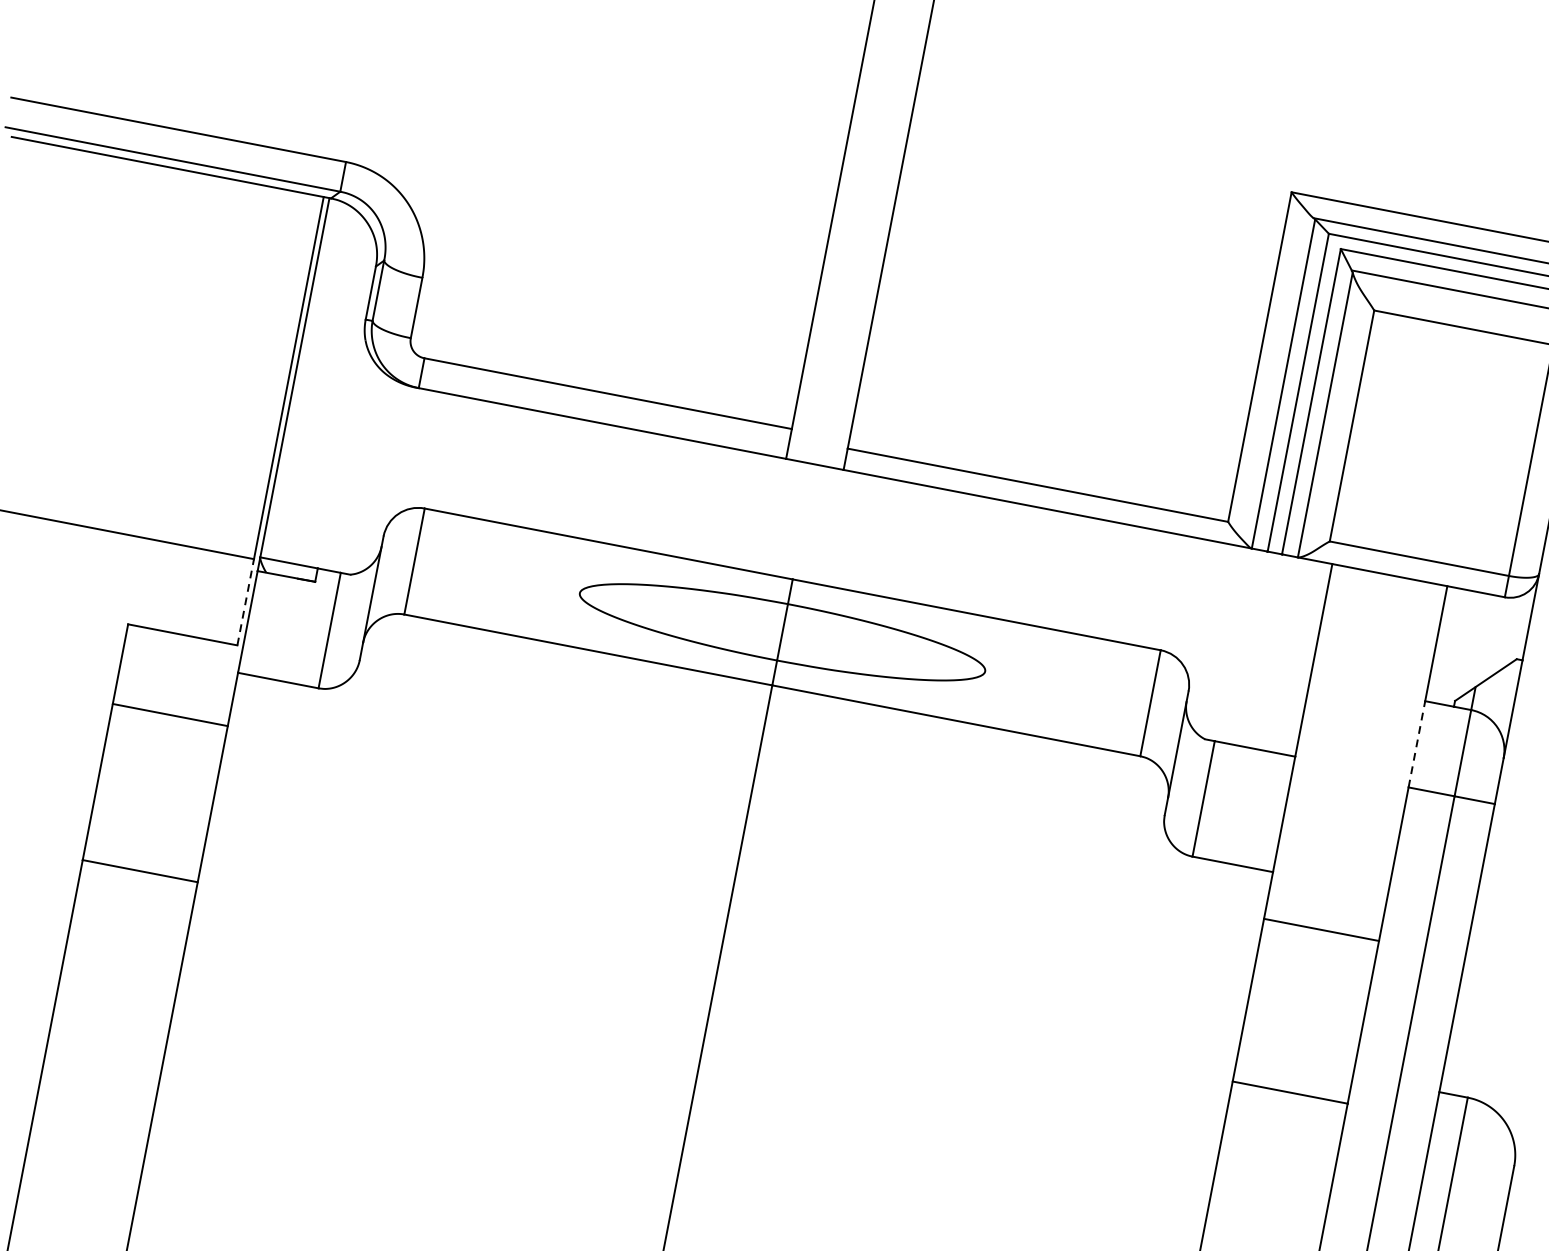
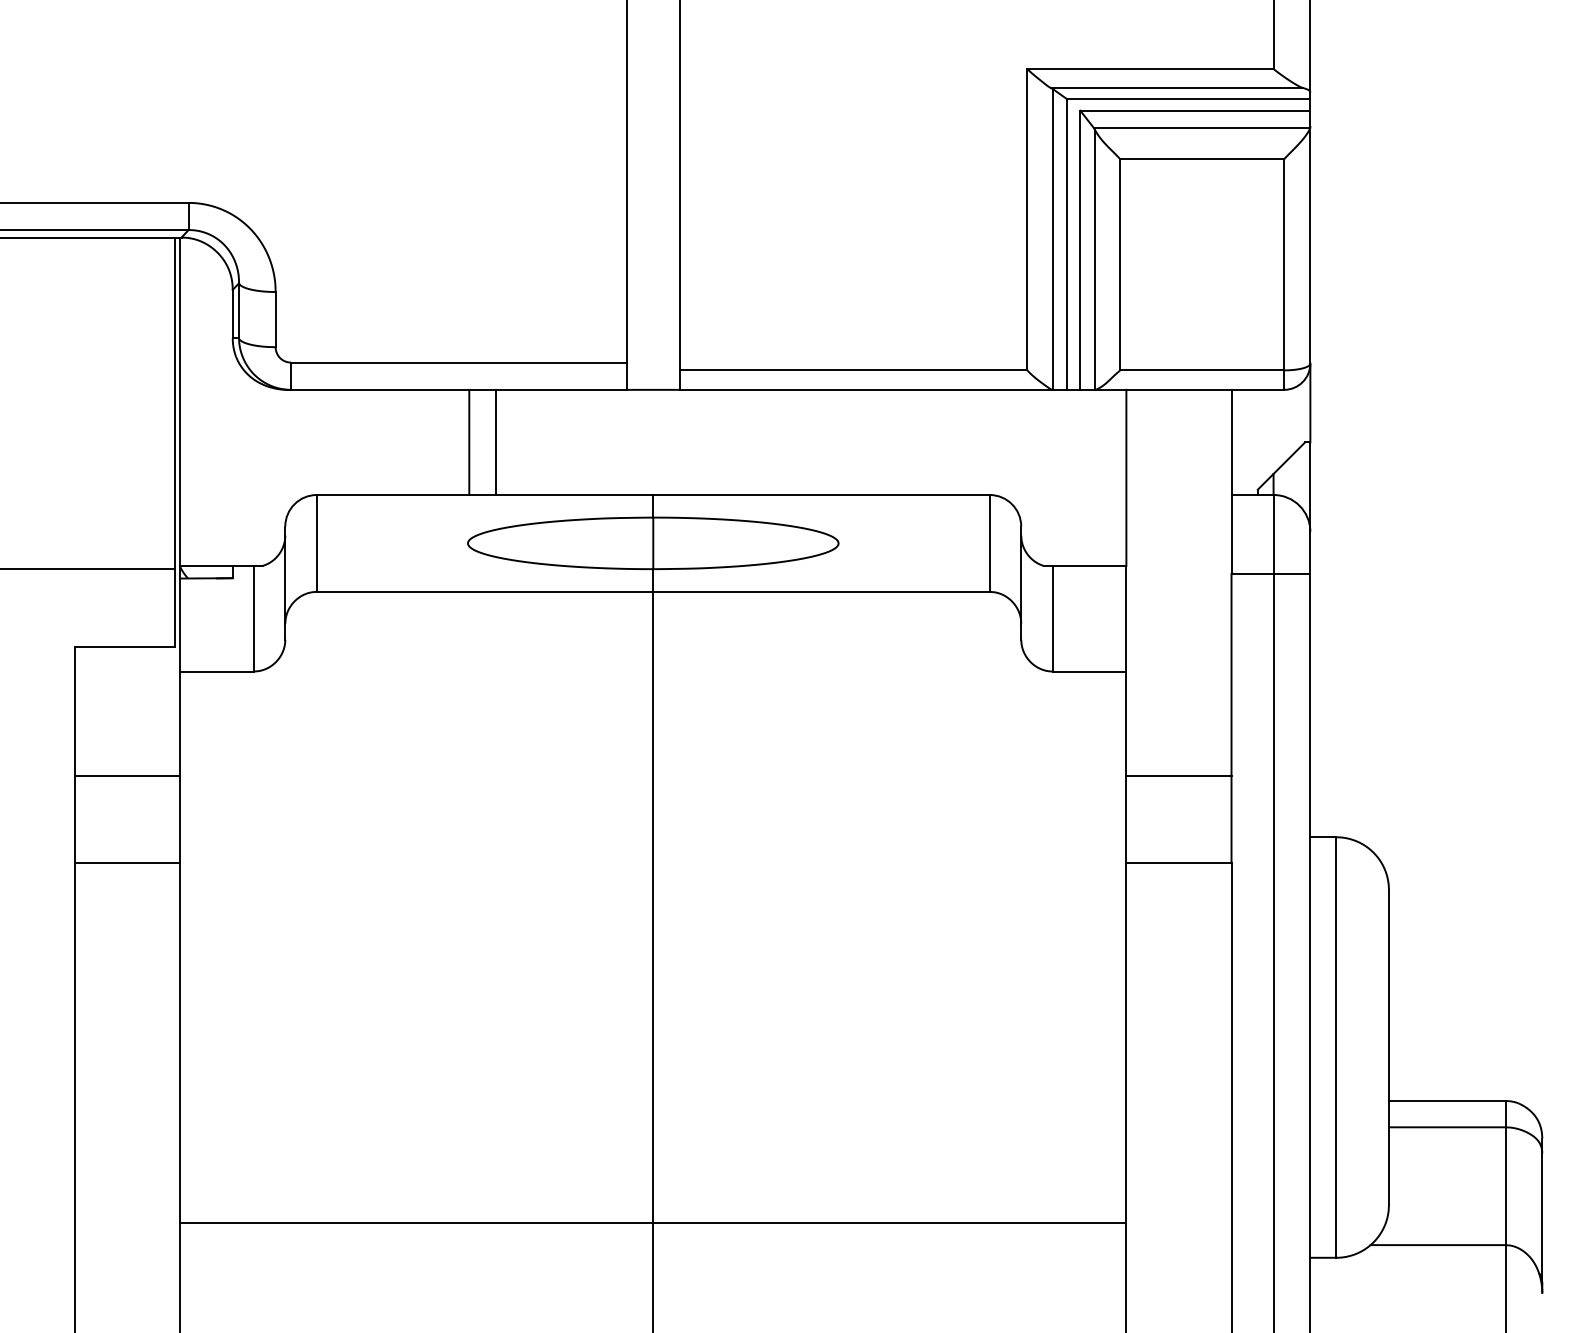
line: (602, 483) -> (469, 442), added
line: (631, 488) -> (495, 442), added
line: (245, 601) -> (174, 607), dashed -> solid
line: (170, 715) -> (127, 776), moved
line: (1417, 743) -> (1231, 533), dashed -> solid
line: (1320, 930) -> (1178, 776), moved

